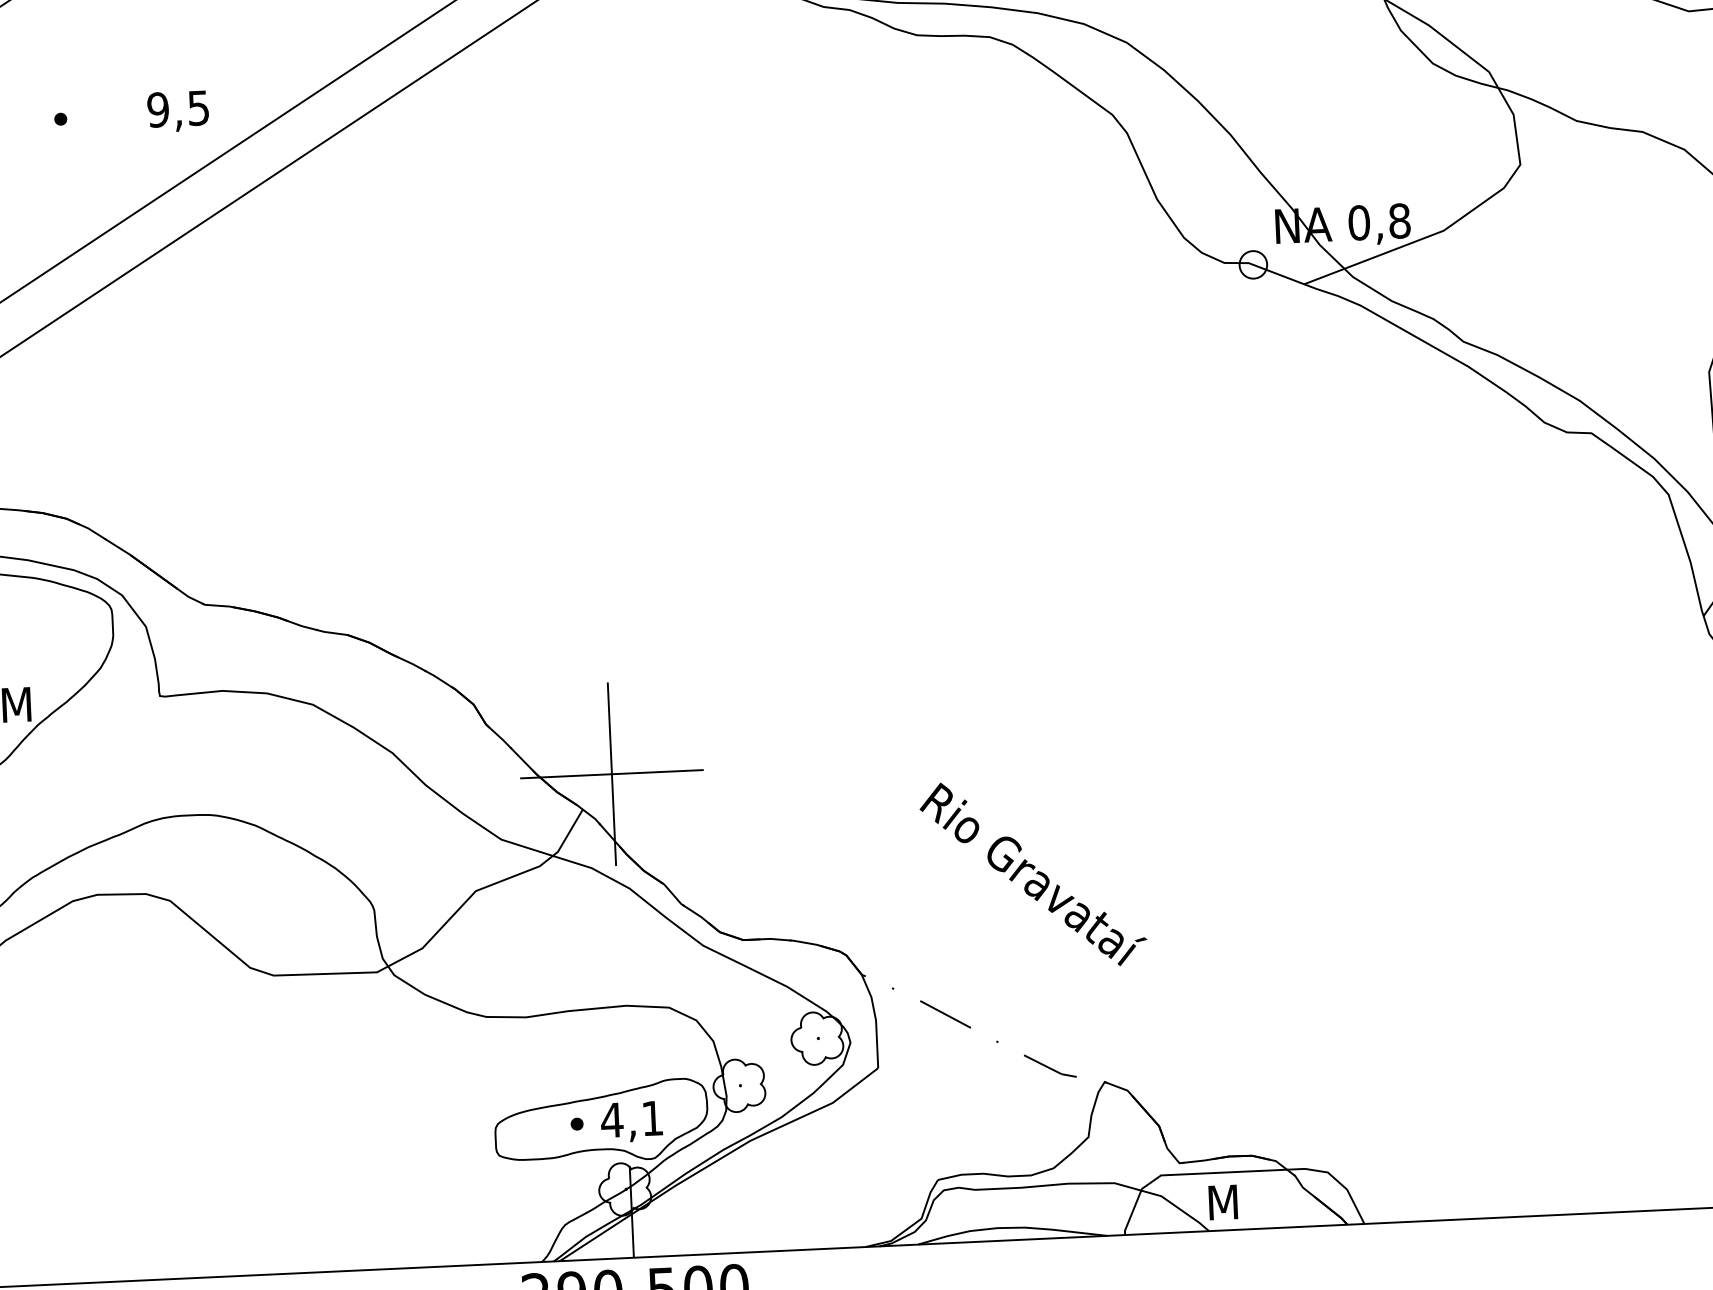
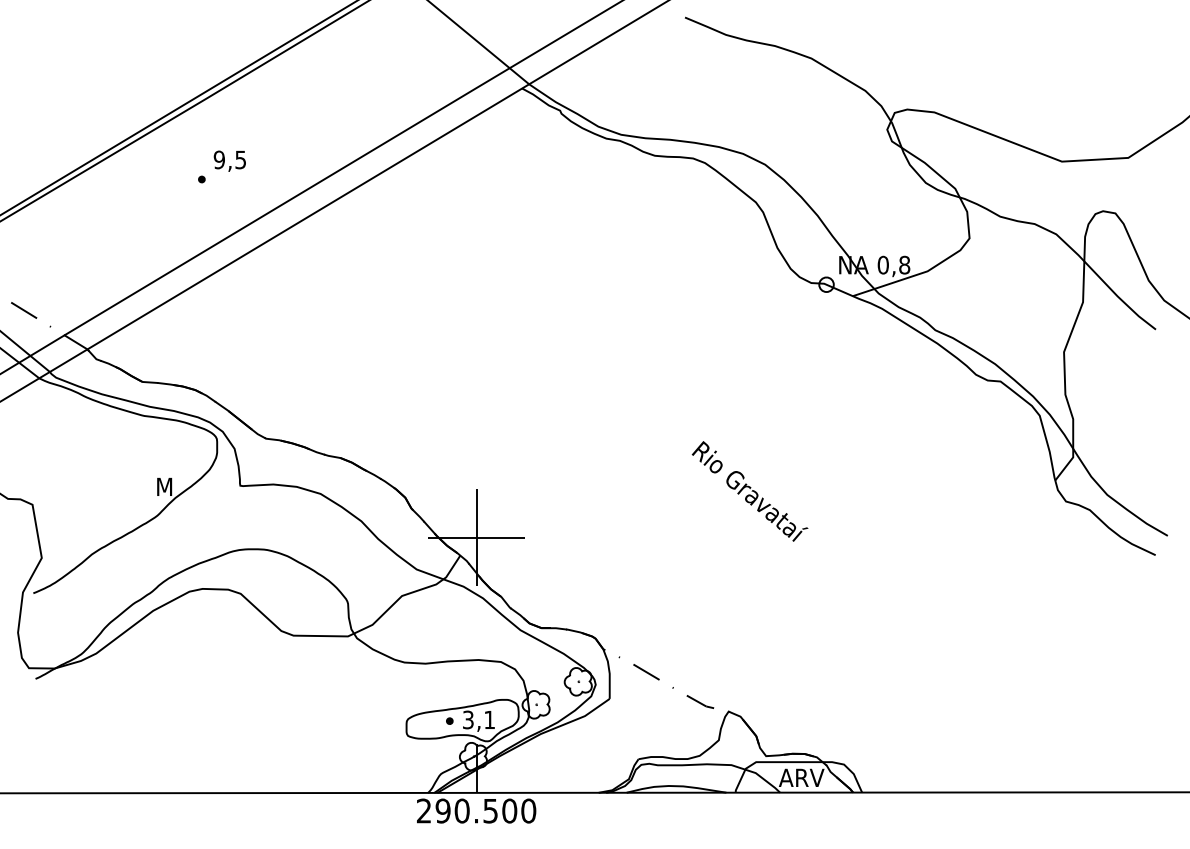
text: (177, 110) -> (229, 160), moved
text: (1032, 874) -> (749, 491), moved
text: (612, 1119) -> (468, 719), 4,1 -> 3,1
text: (1248, 1200) -> (801, 777), M -> ARV

